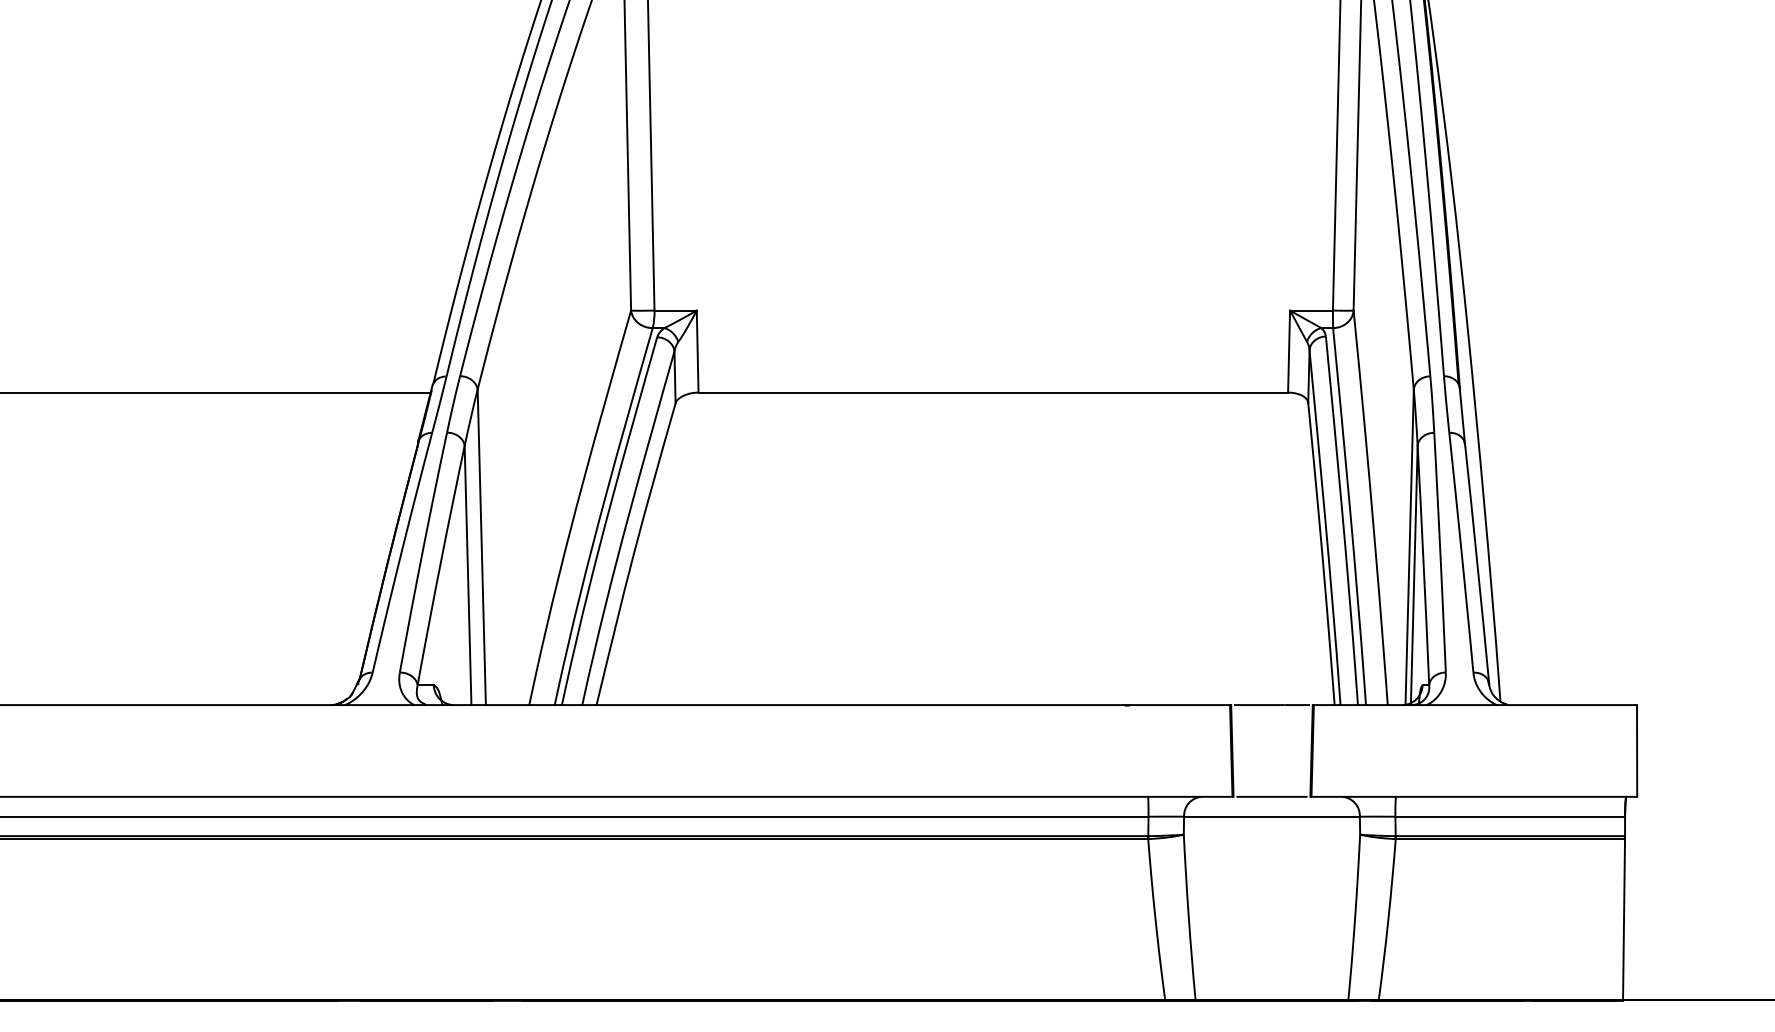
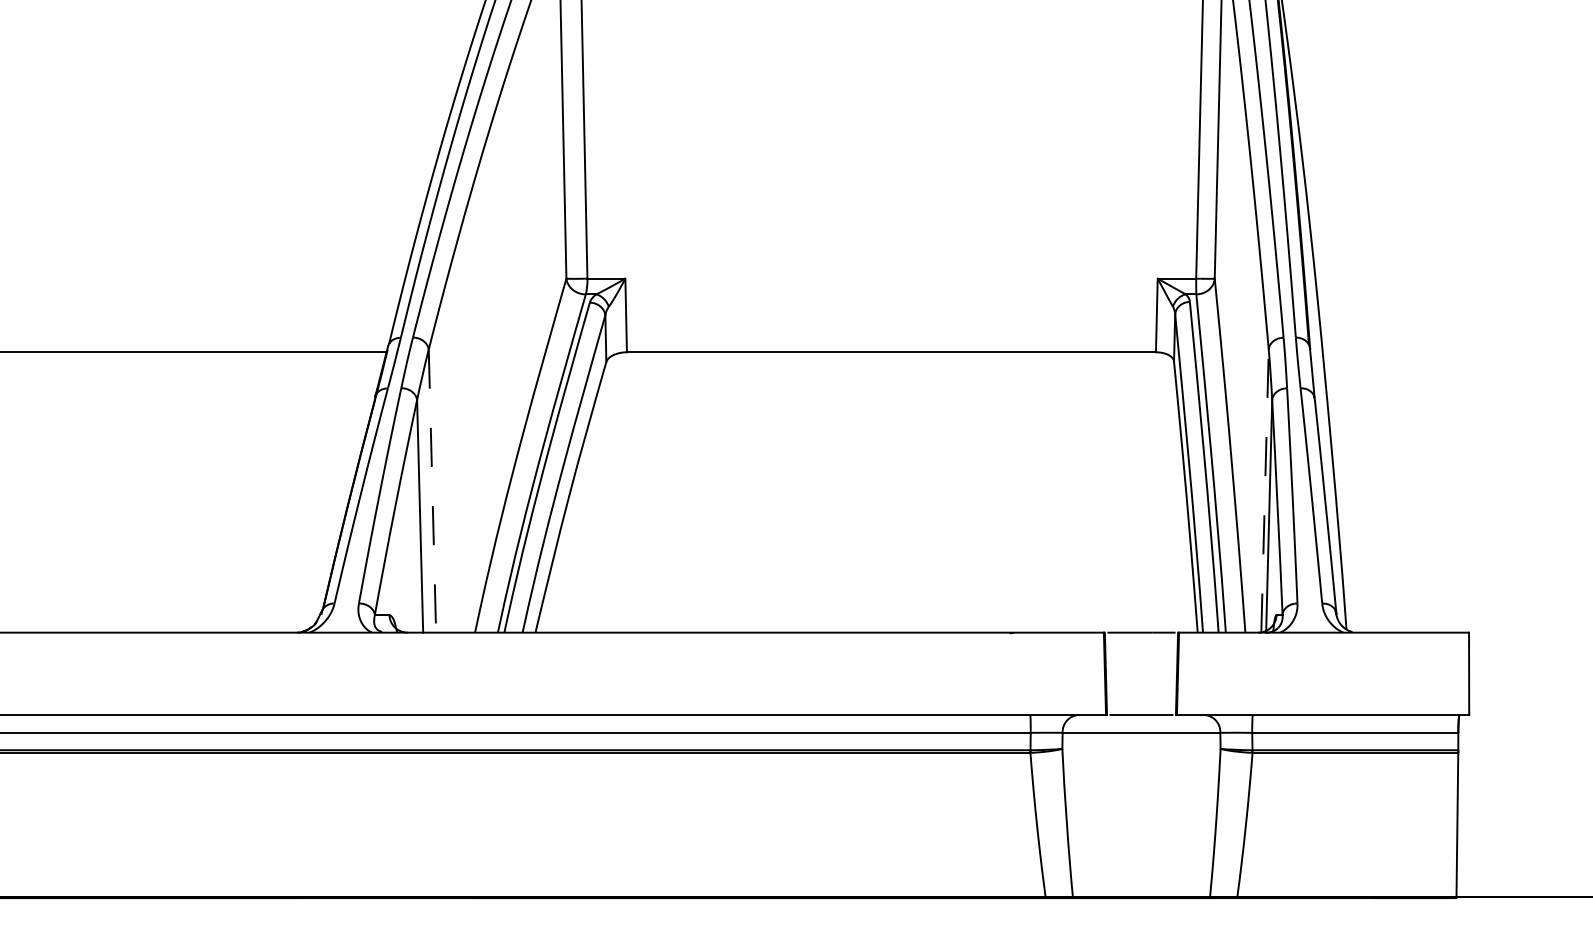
line: (481, 547) -> (432, 491), solid -> dashed
line: (1409, 547) -> (1264, 491), solid -> dashed

